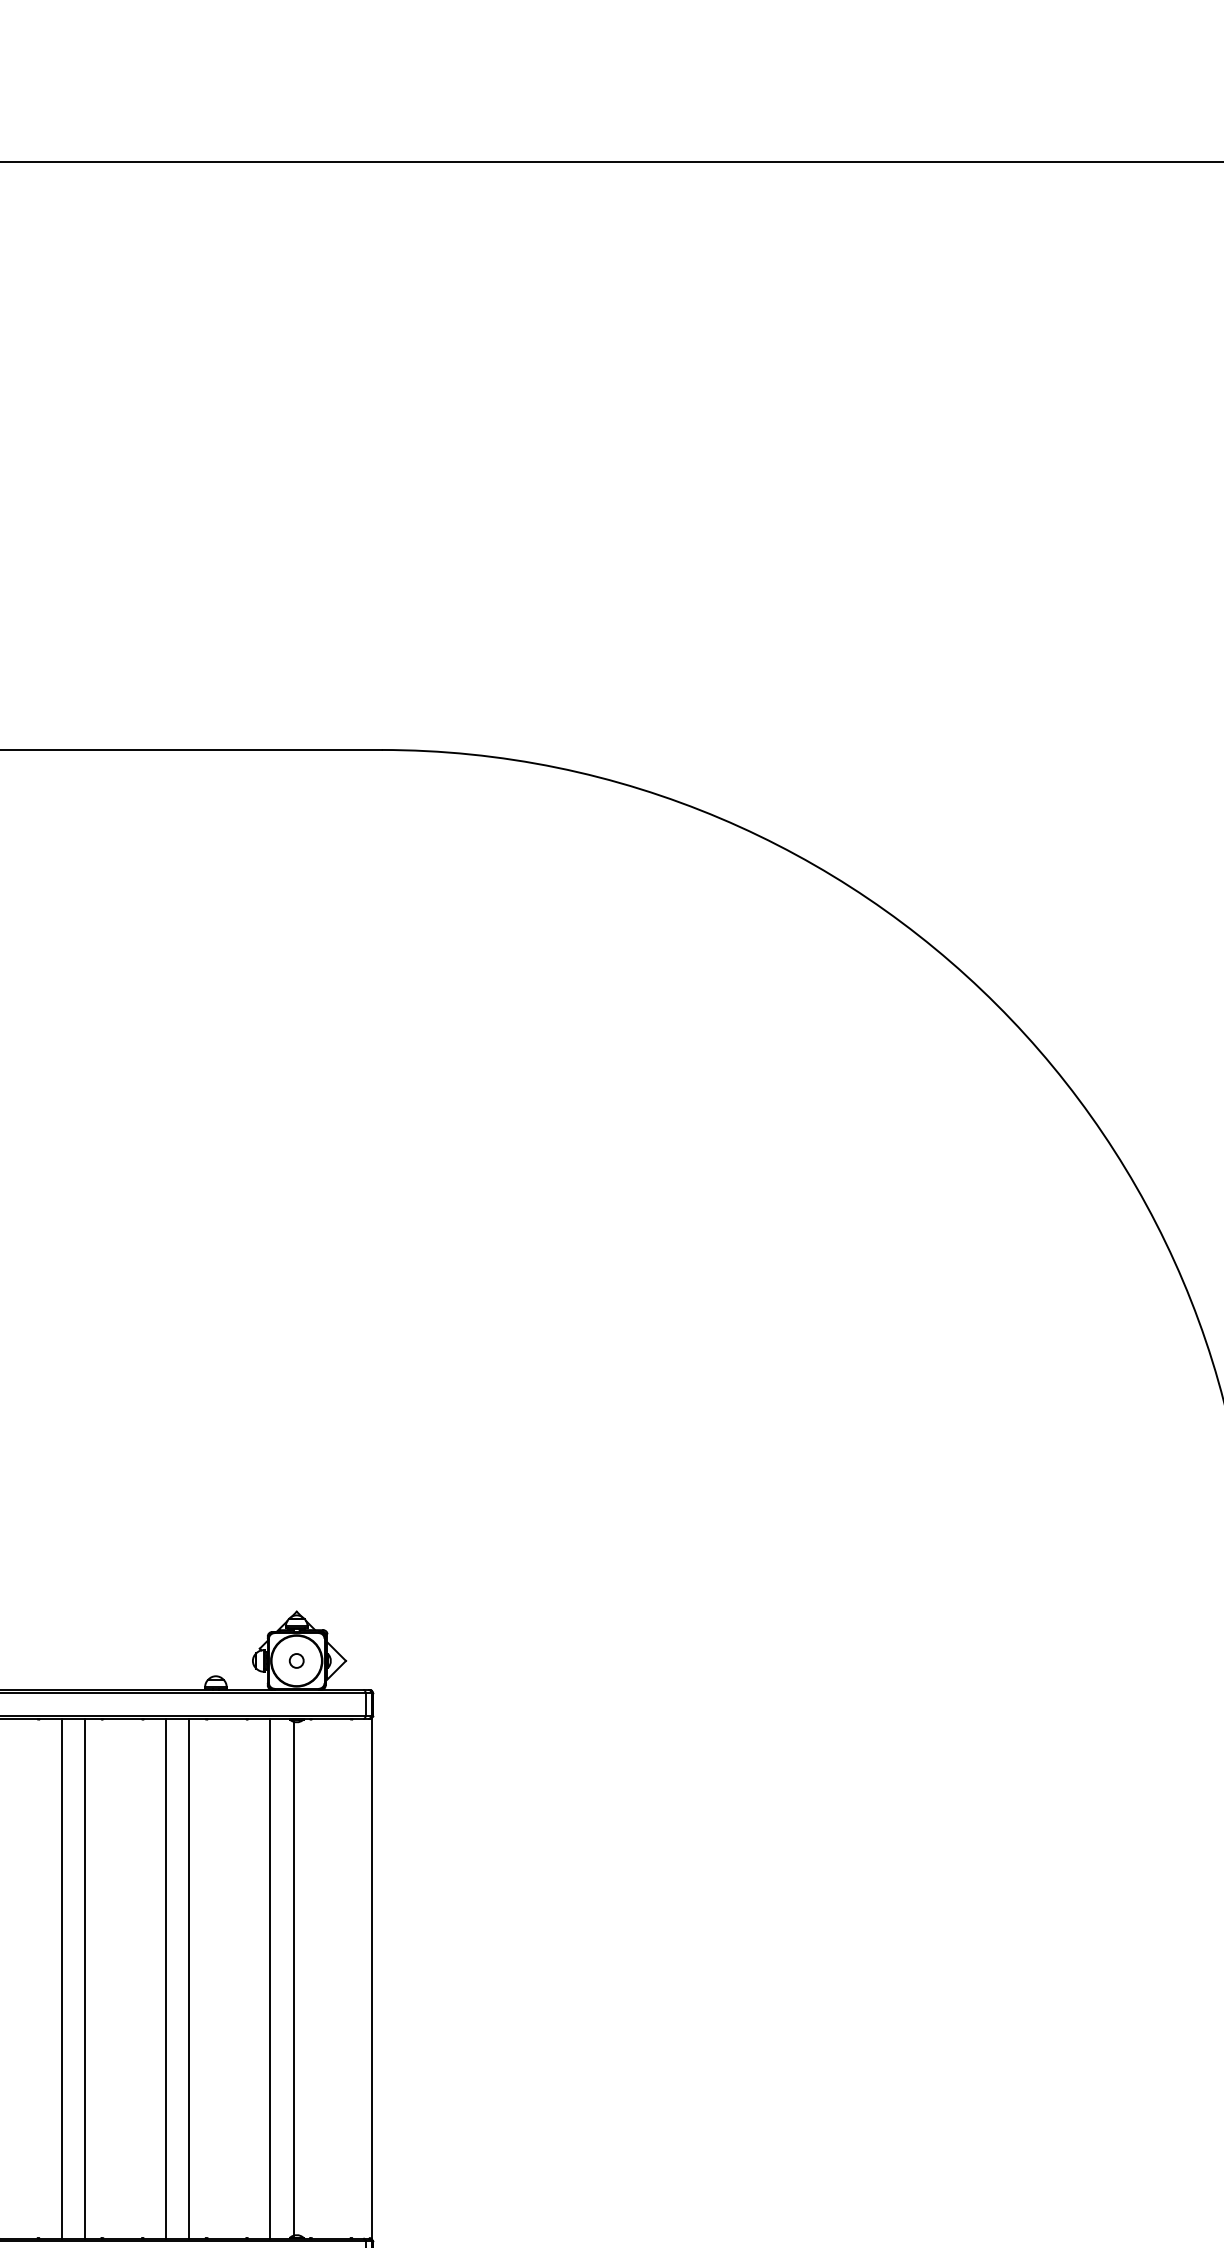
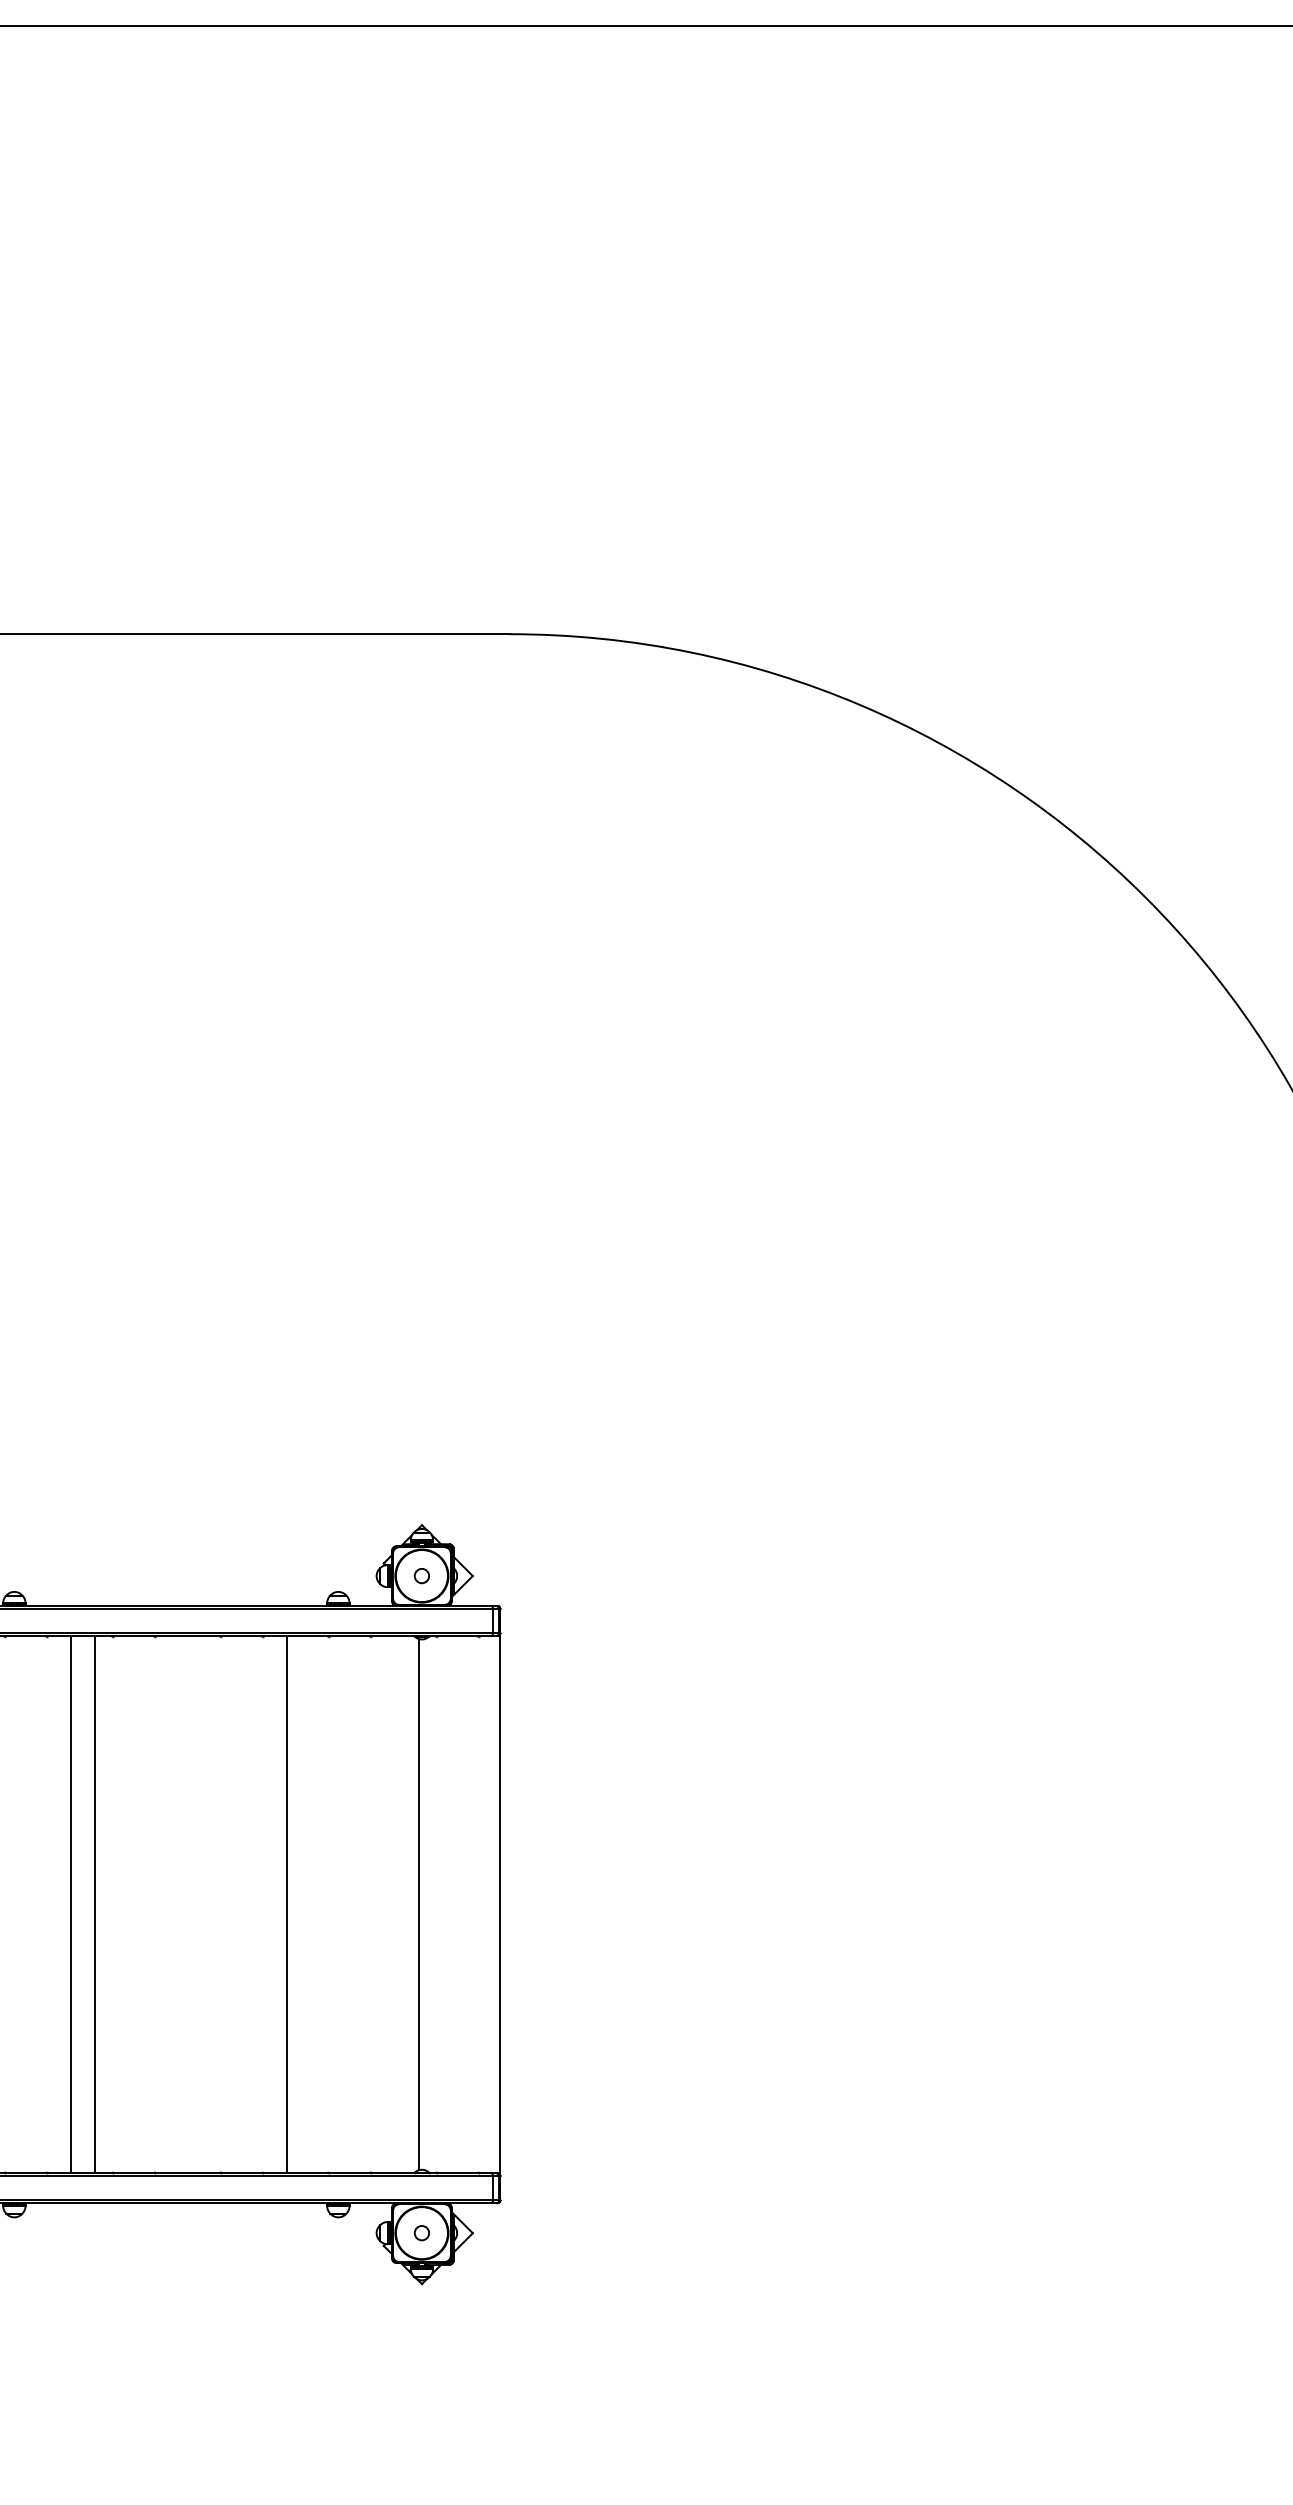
line: (62, 1978) -> (179, 1904), removed
line: (85, 1978) -> (203, 1904), removed
line: (188, 1978) -> (310, 1904), removed
line: (270, 1978) -> (394, 1904), removed

